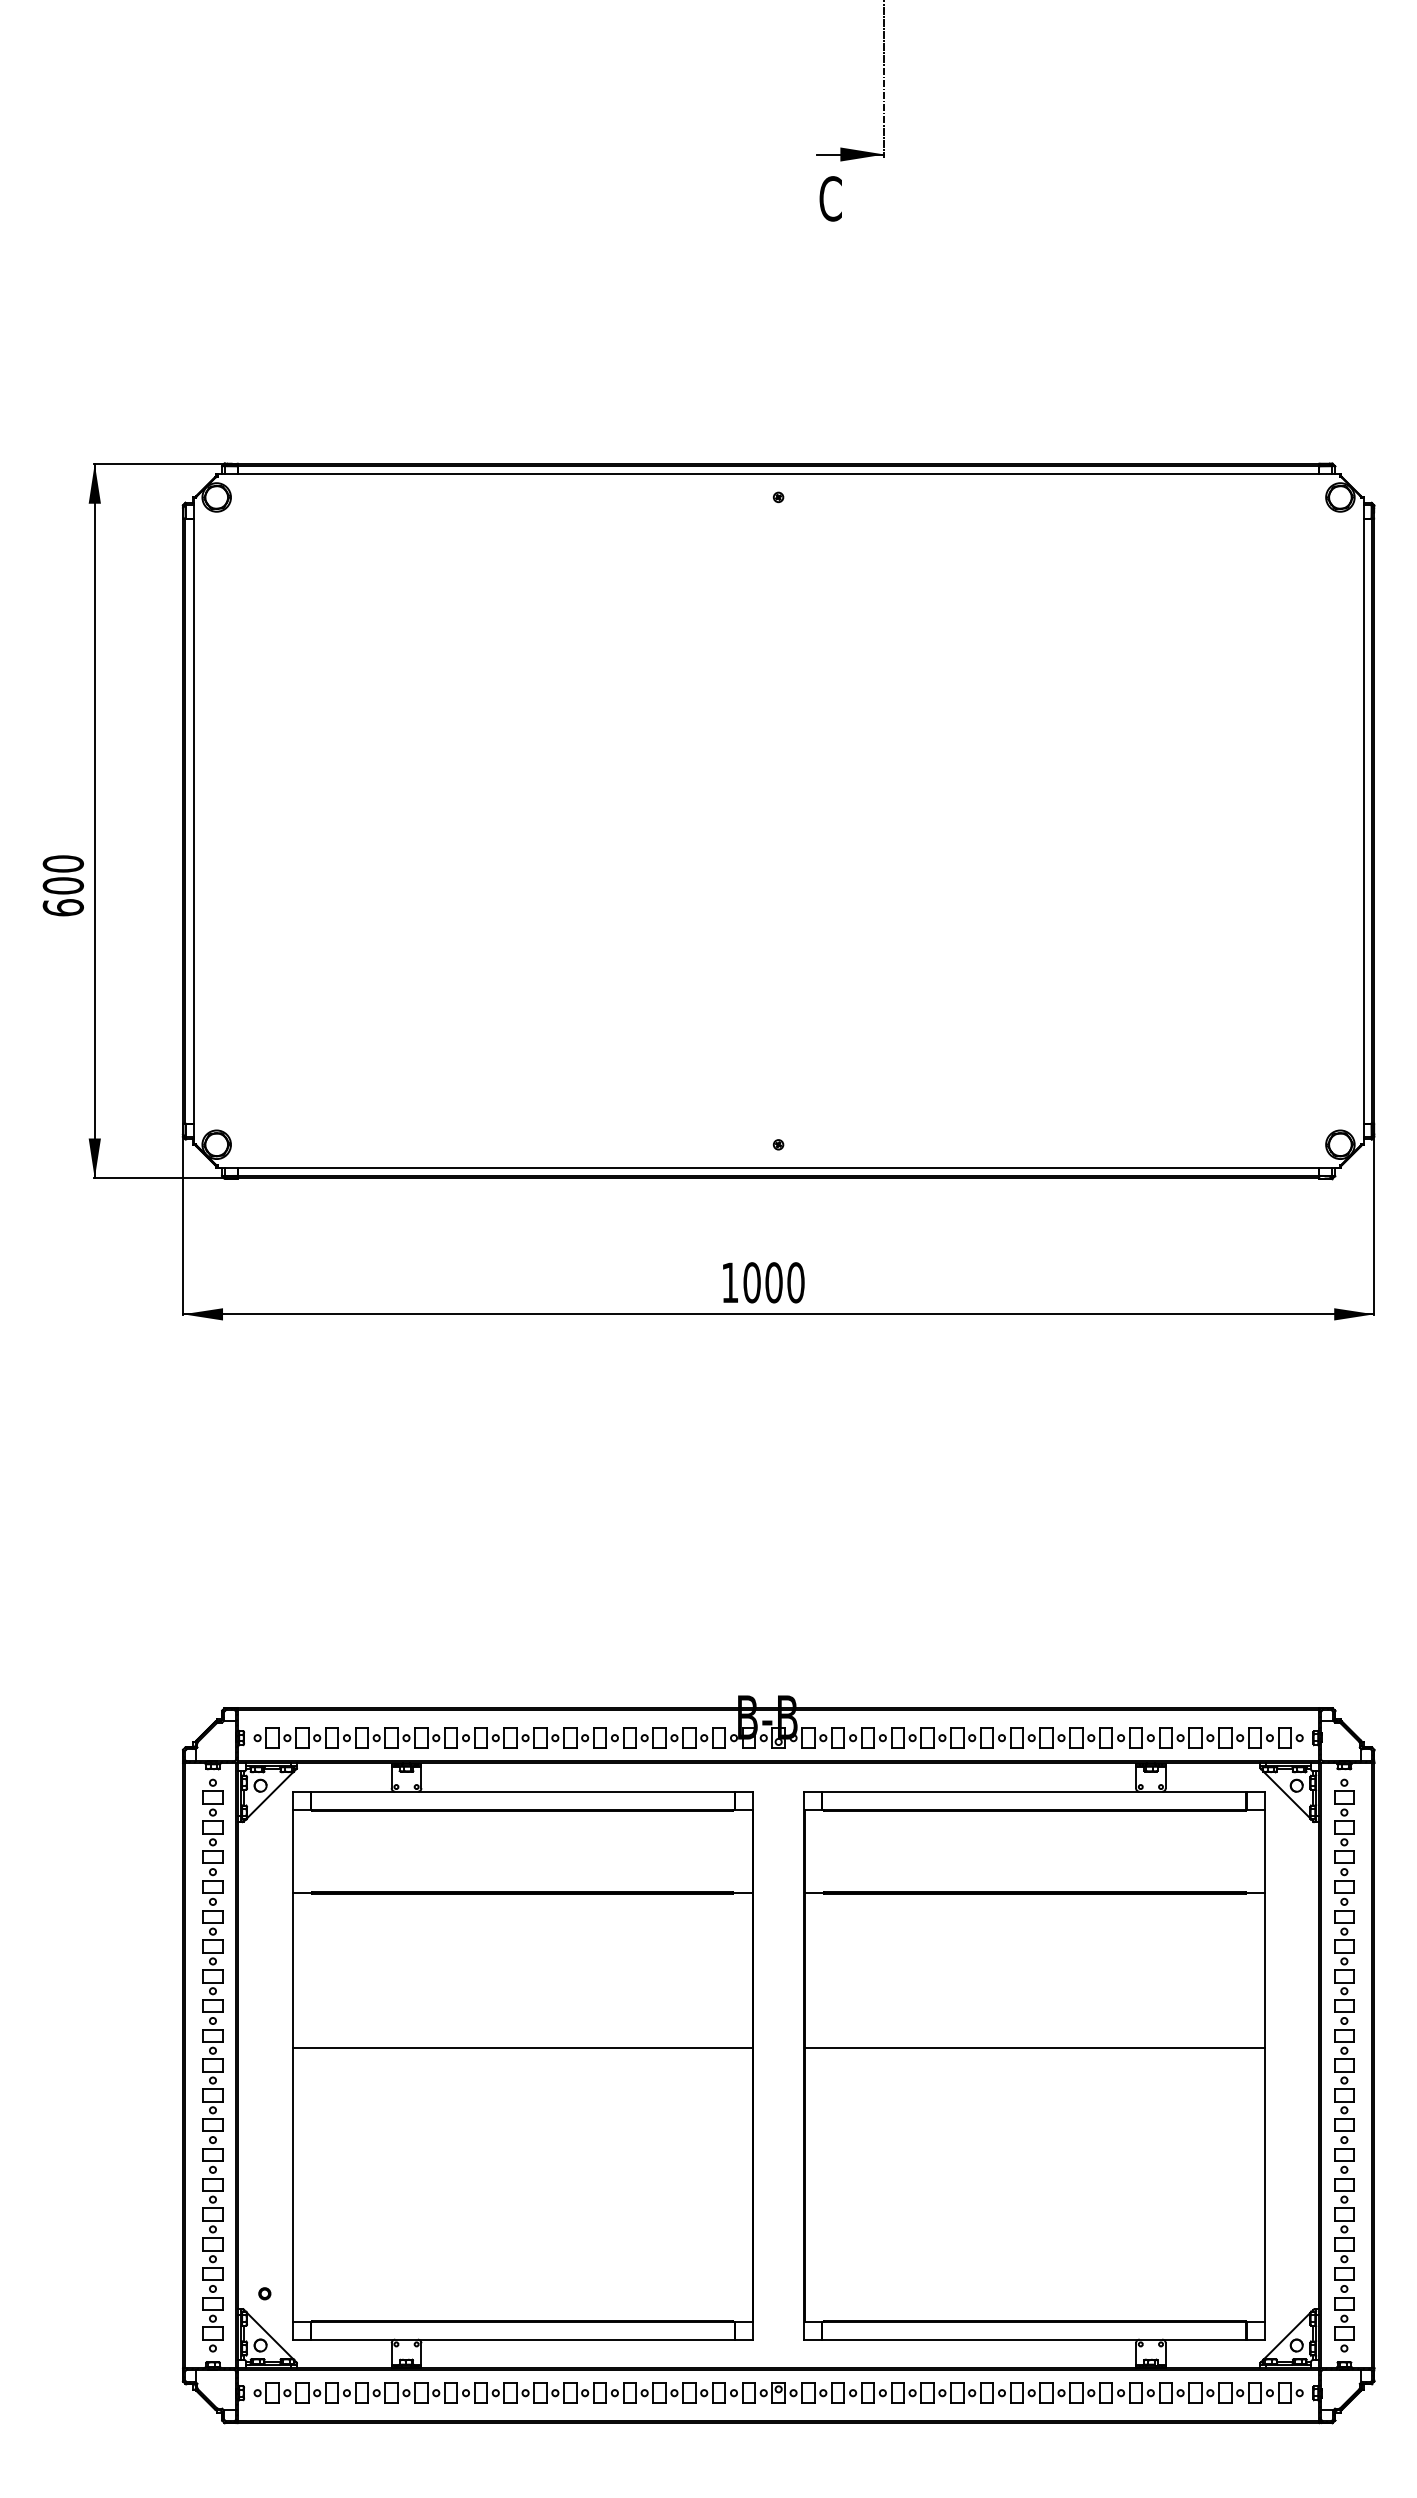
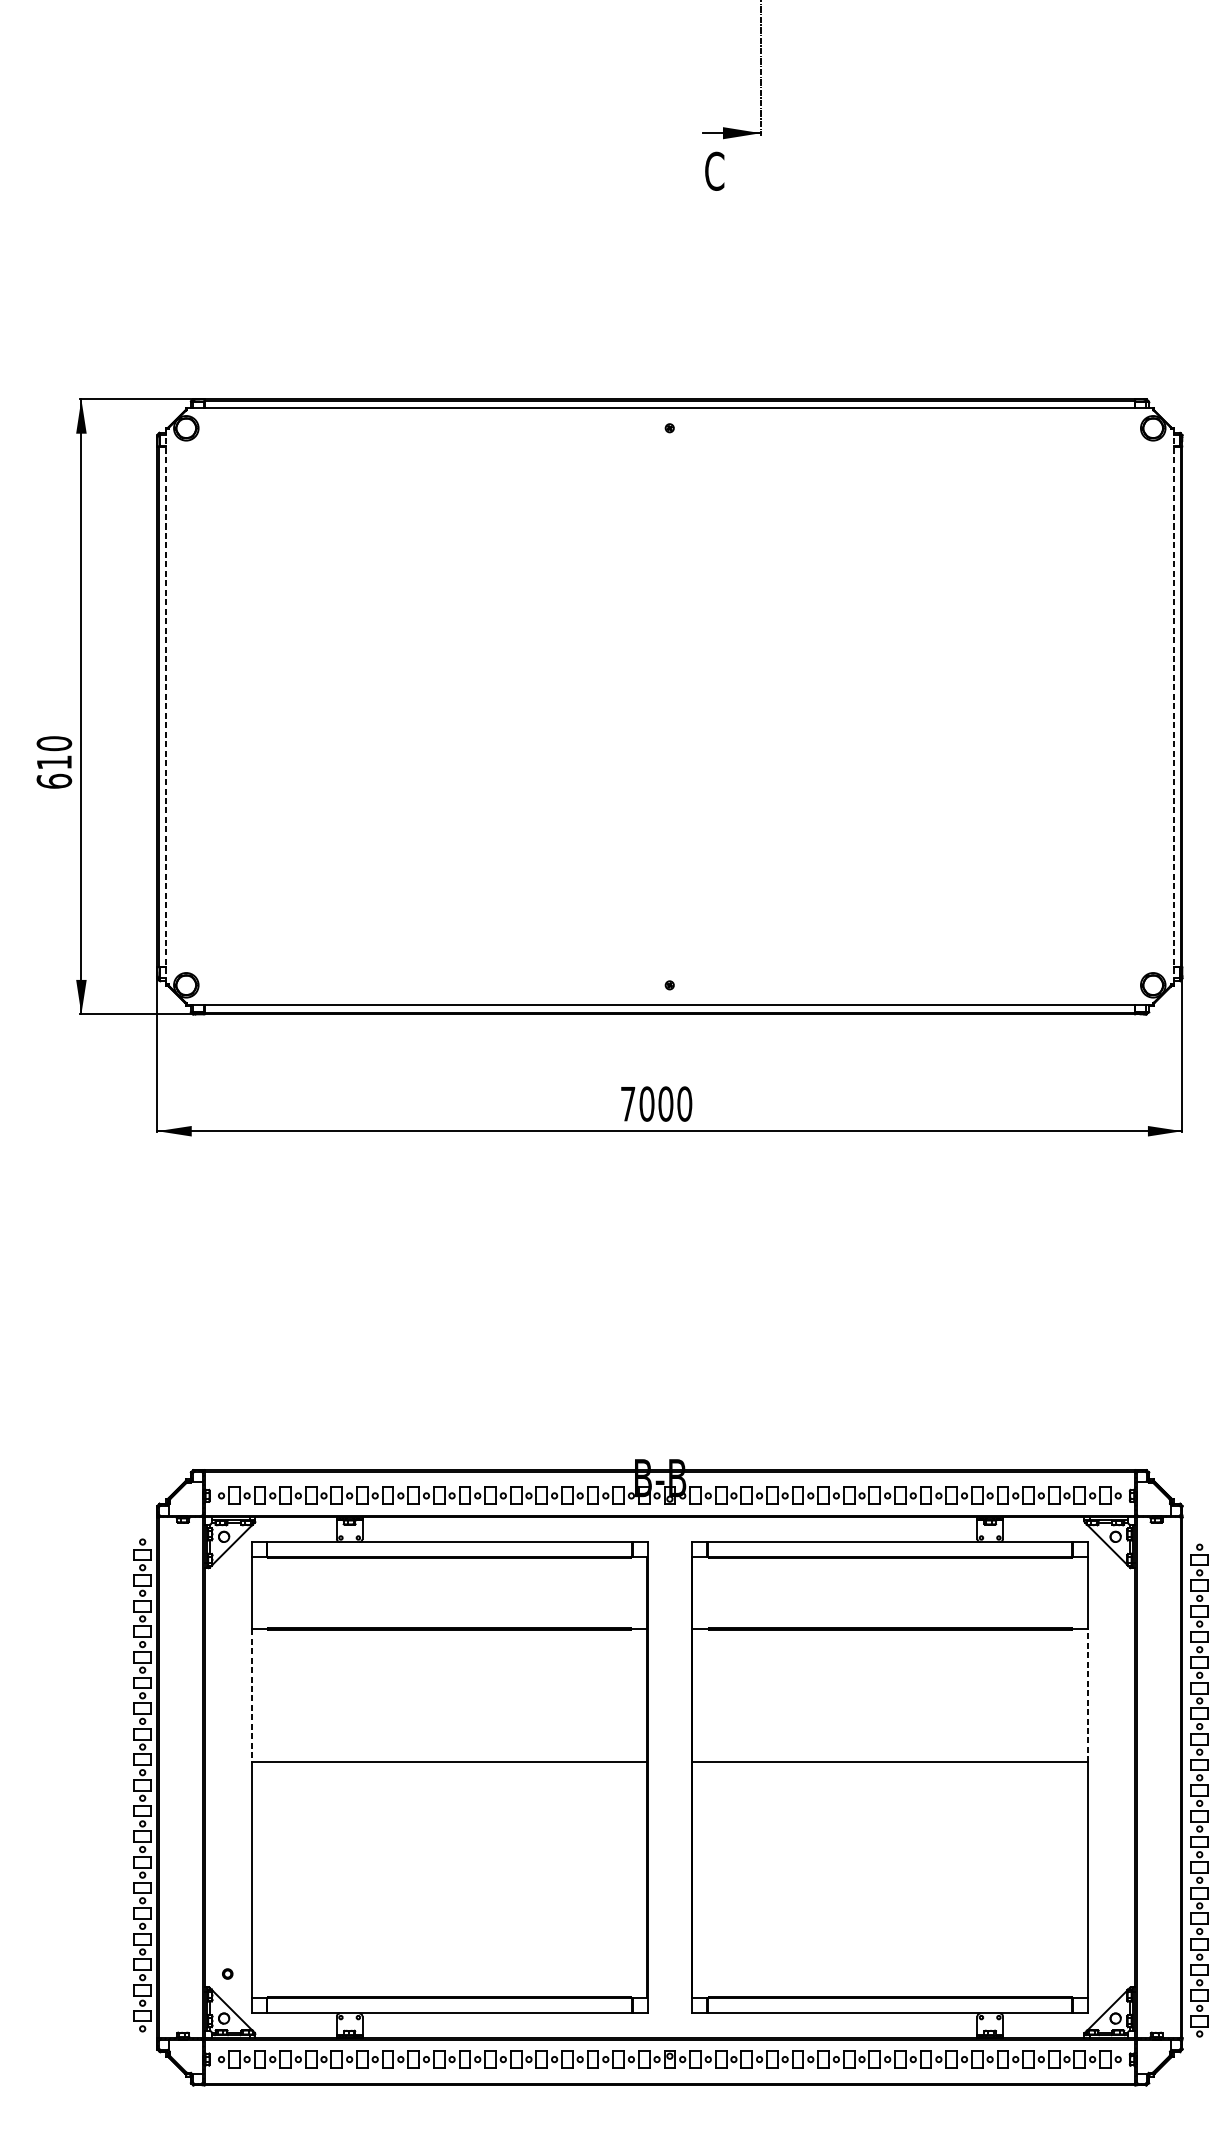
line: (193, 820) -> (166, 706), solid -> dashed
line: (1363, 820) -> (1173, 706), solid -> dashed
text: (62, 885) -> (53, 762), 600 -> 610
text: (730, 1282) -> (628, 1103), 1000 -> 7000
line: (1264, 1969) -> (1087, 1694), solid -> dashed
line: (292, 1970) -> (251, 1695), solid -> dashed
part: (212, 2065) -> (142, 1785), moved
part: (1344, 2065) -> (1199, 1790), moved

